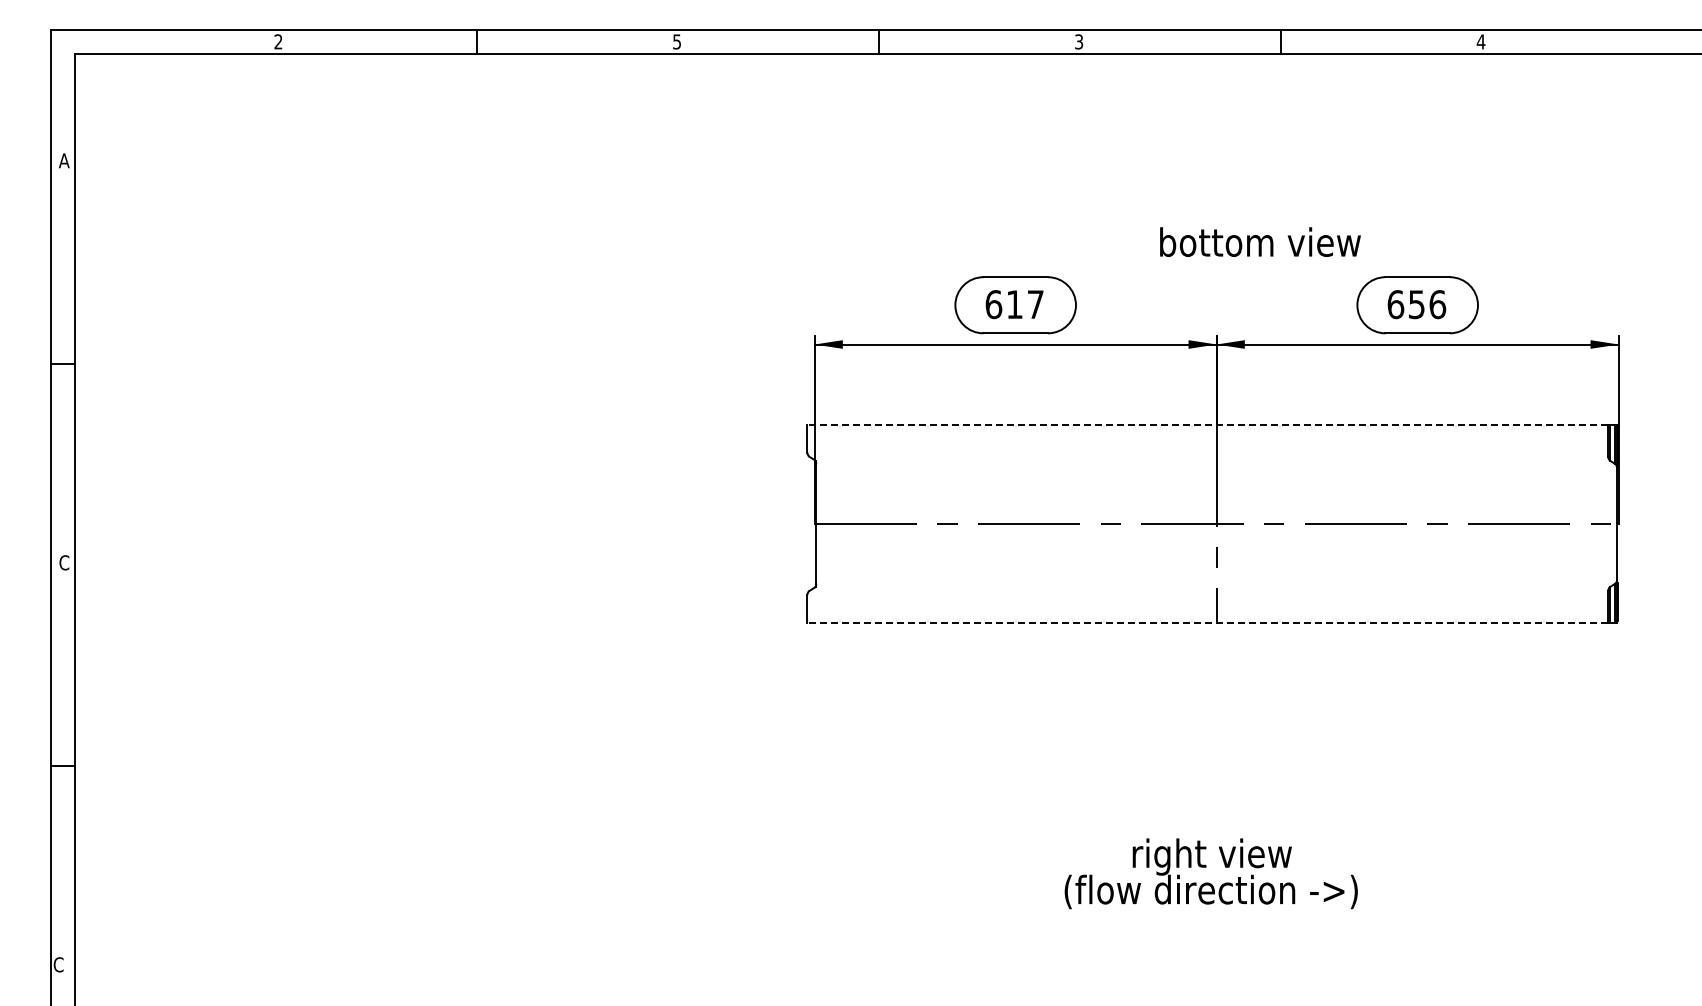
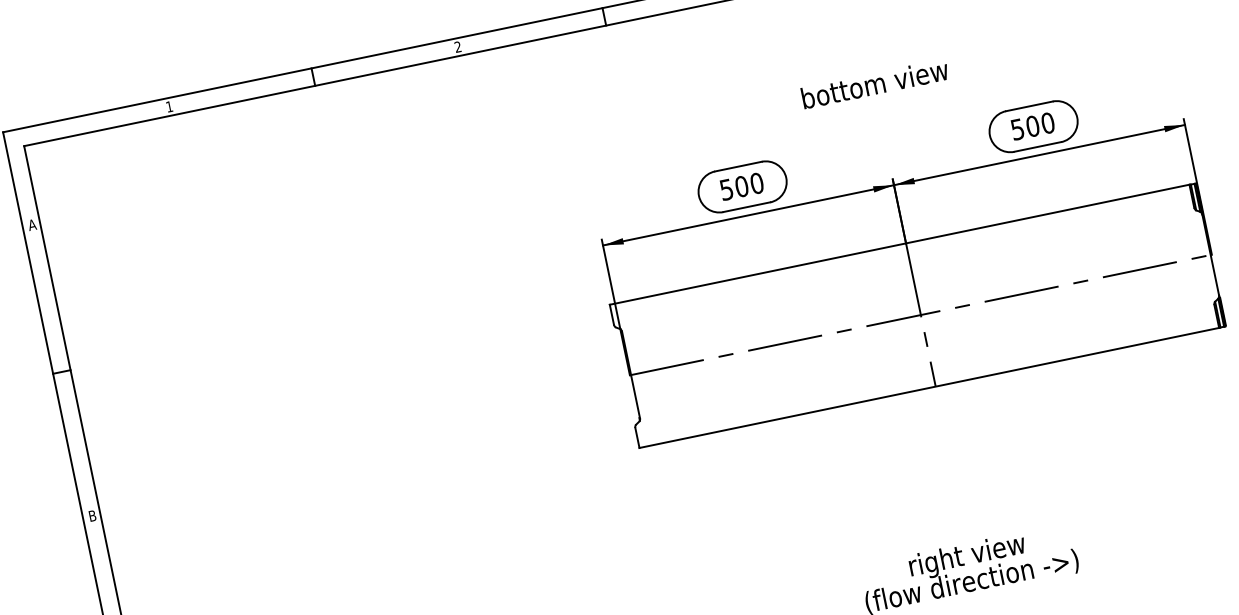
text: (278, 41) -> (169, 106), 2 -> 1
text: (676, 41) -> (457, 46), 5 -> 2
text: (1260, 241) -> (875, 83), moved
text: (1014, 304) -> (741, 186), 617 -> 500
text: (1416, 304) -> (1032, 126), 656 -> 500
line: (1207, 424) -> (899, 244), dashed -> solid
text: (64, 562) -> (92, 515), C -> B
line: (1207, 622) -> (929, 387), dashed -> solid

